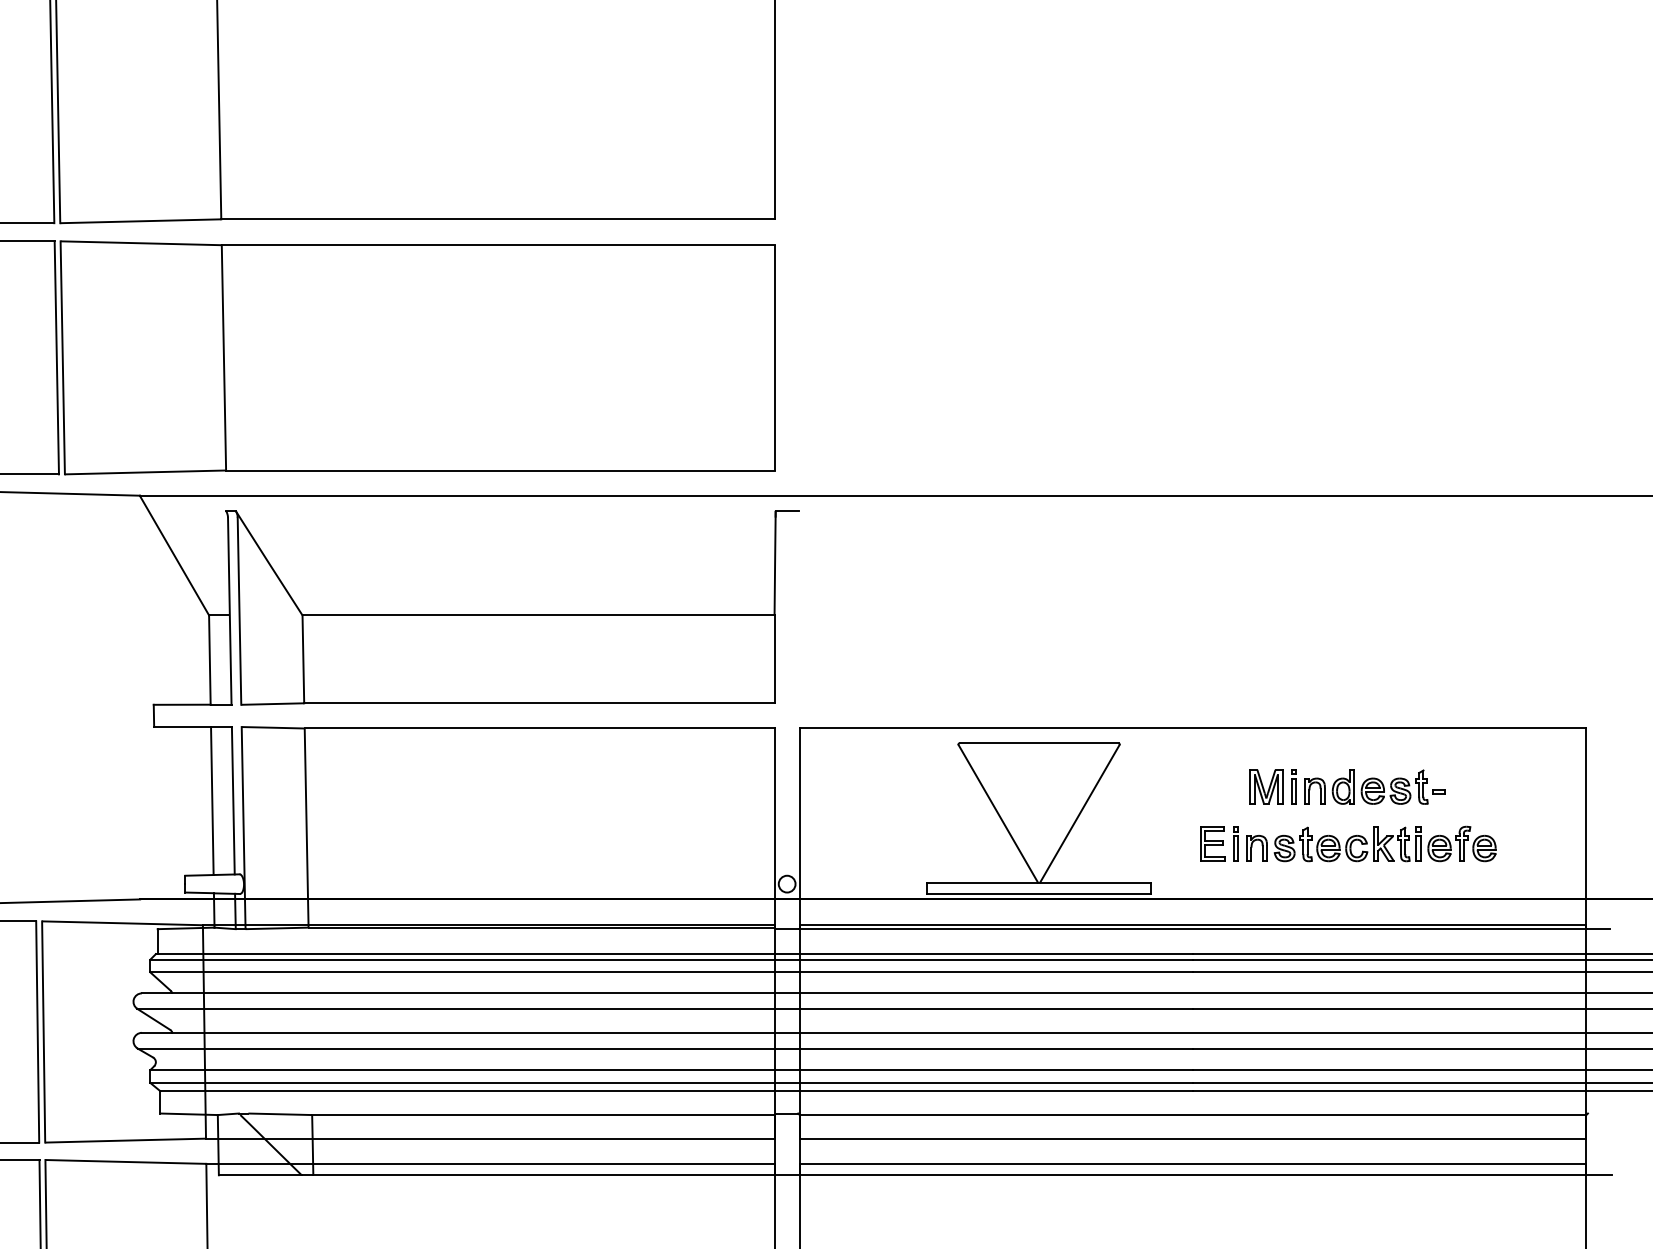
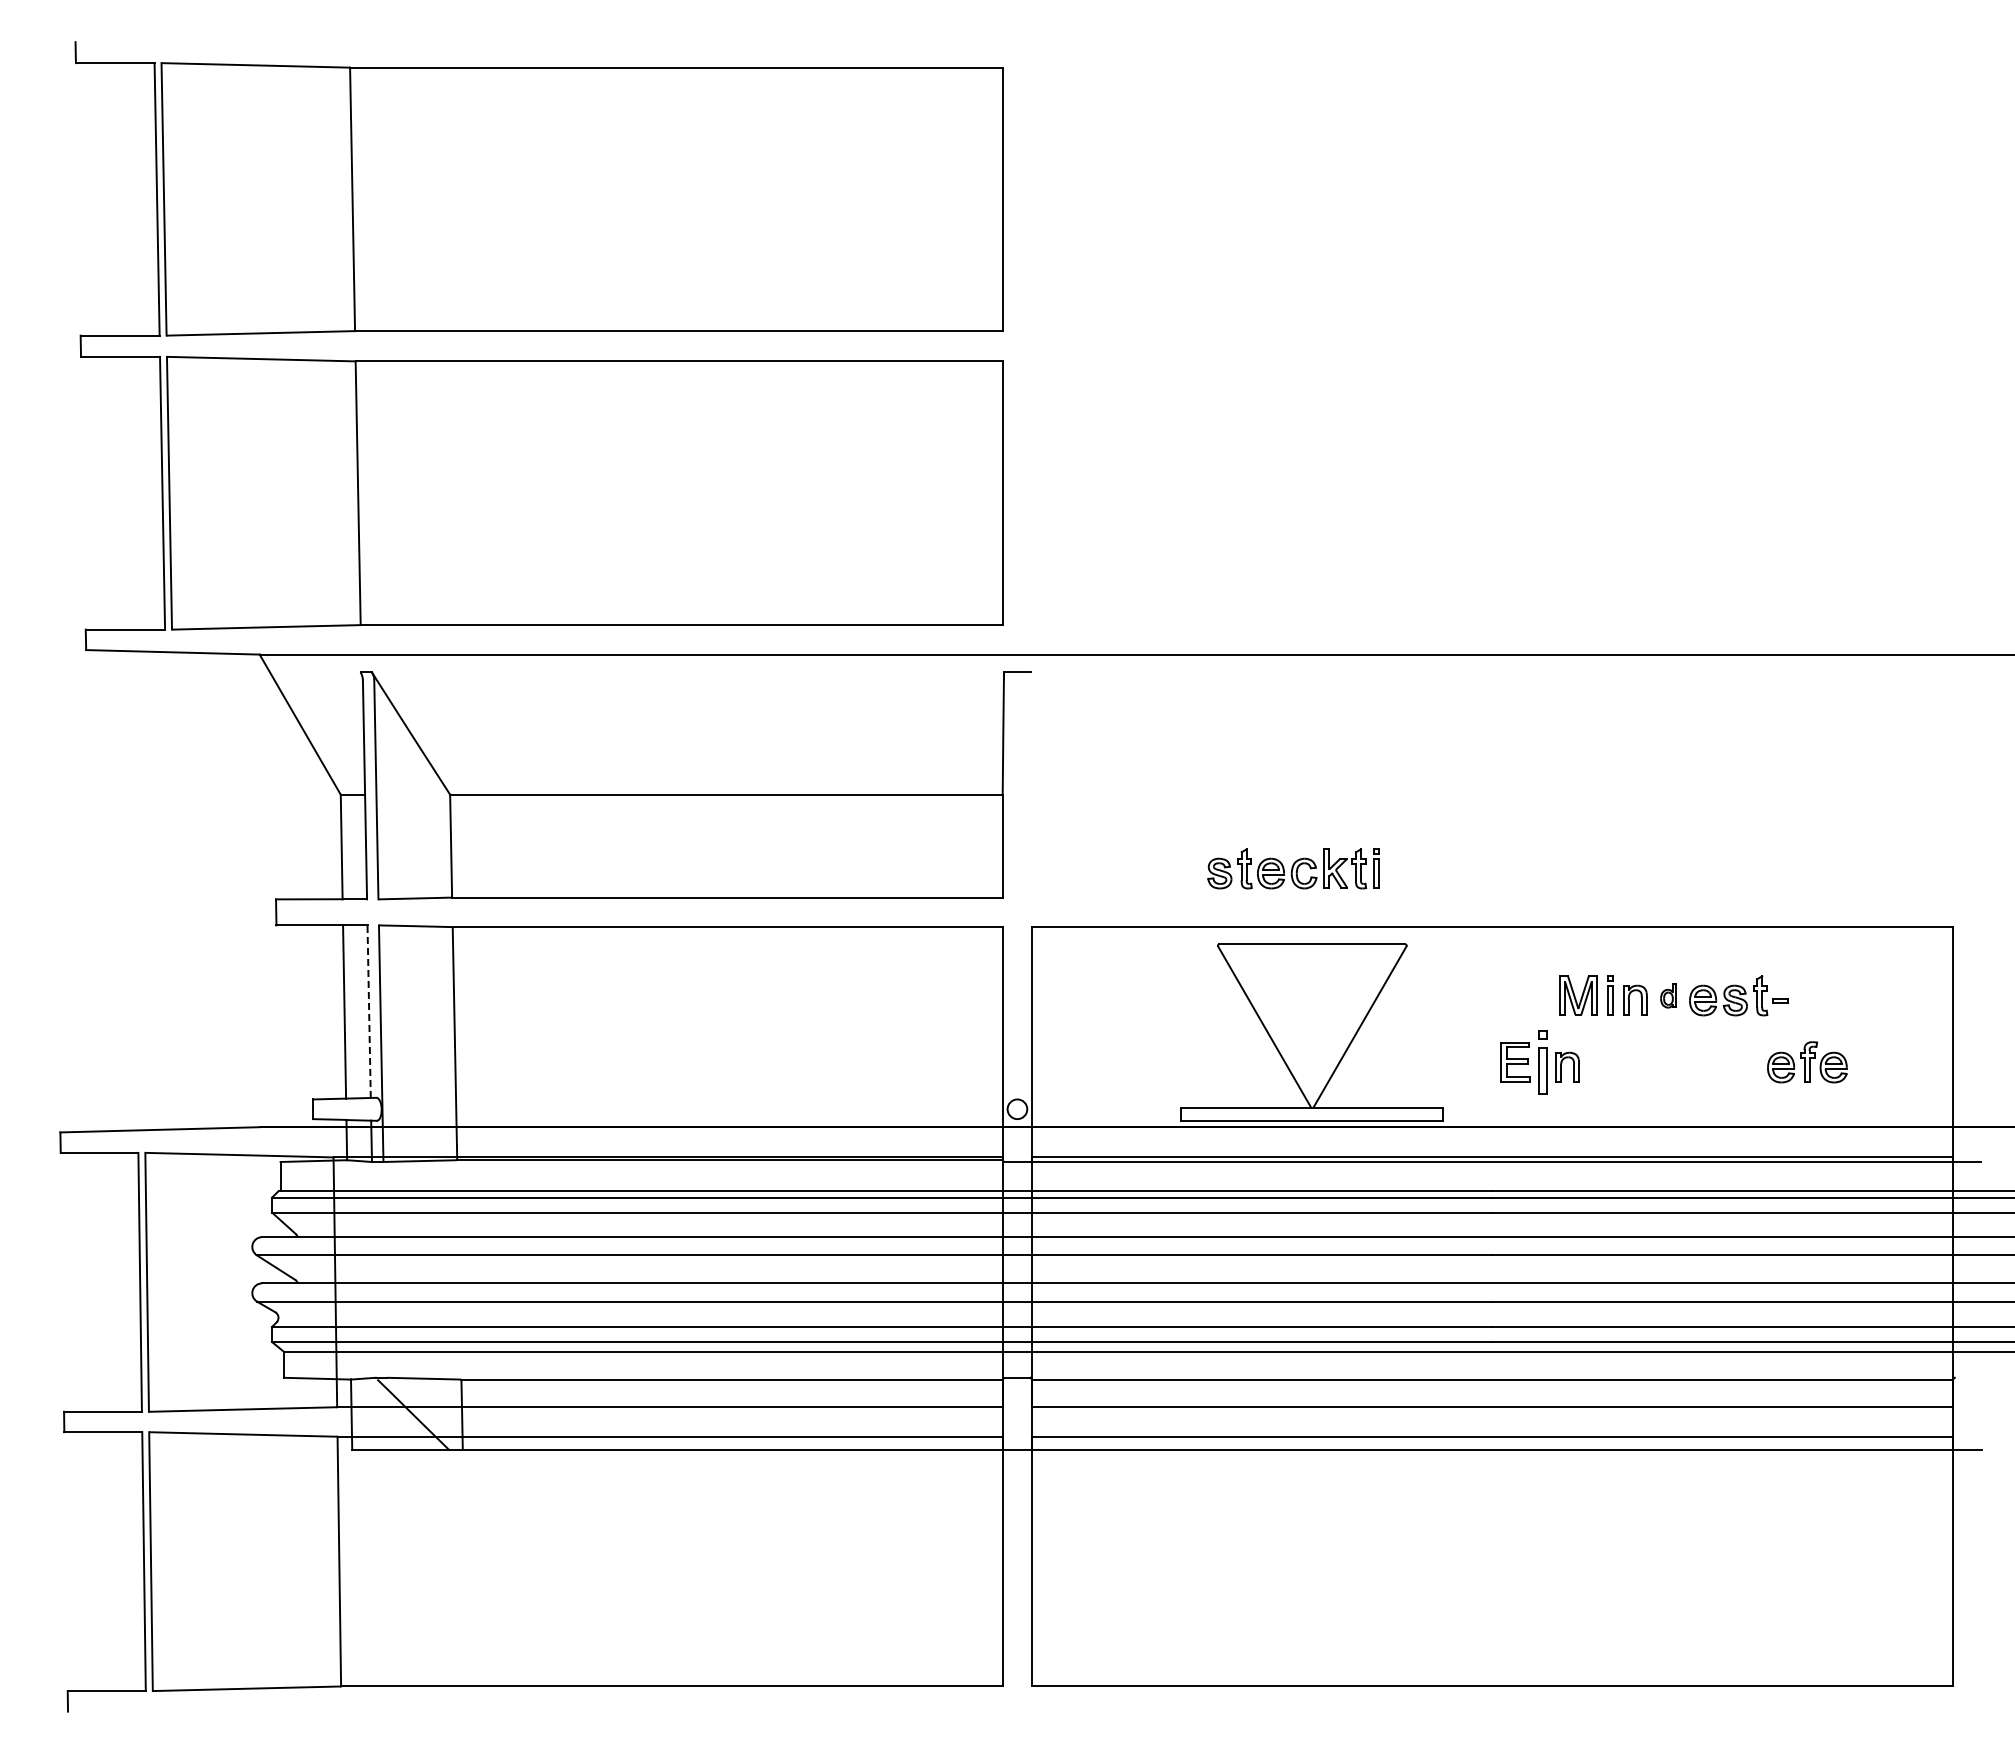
part: (1343, 786) -> (1668, 995), size x0.6
line: (233, 800) -> (369, 1011), solid -> dashed
part: (1235, 844) -> (1542, 1062), size x1.6
part: (1347, 844) -> (1293, 868), moved

